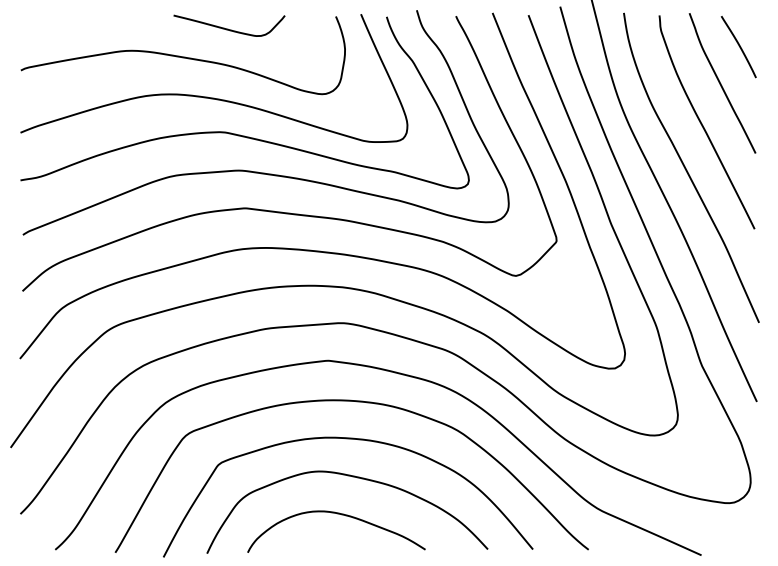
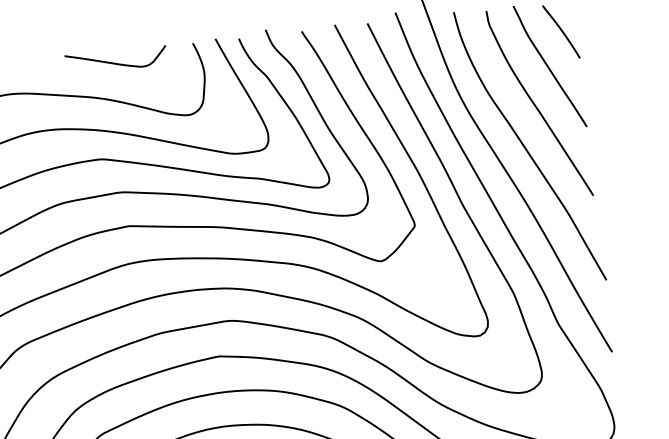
curve: (228, 28) -> (115, 62), moved

